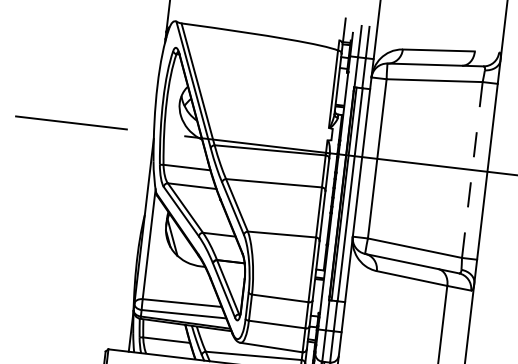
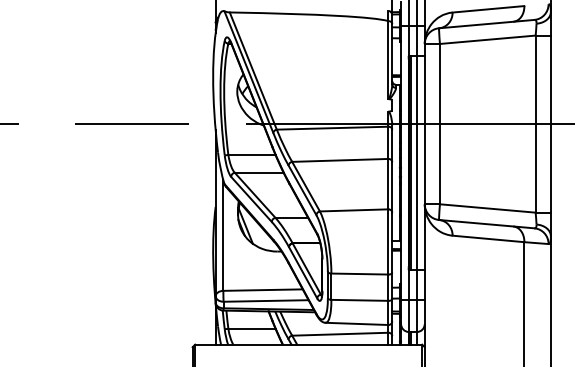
line: (472, 170) -> (535, 124), dashed -> solid

